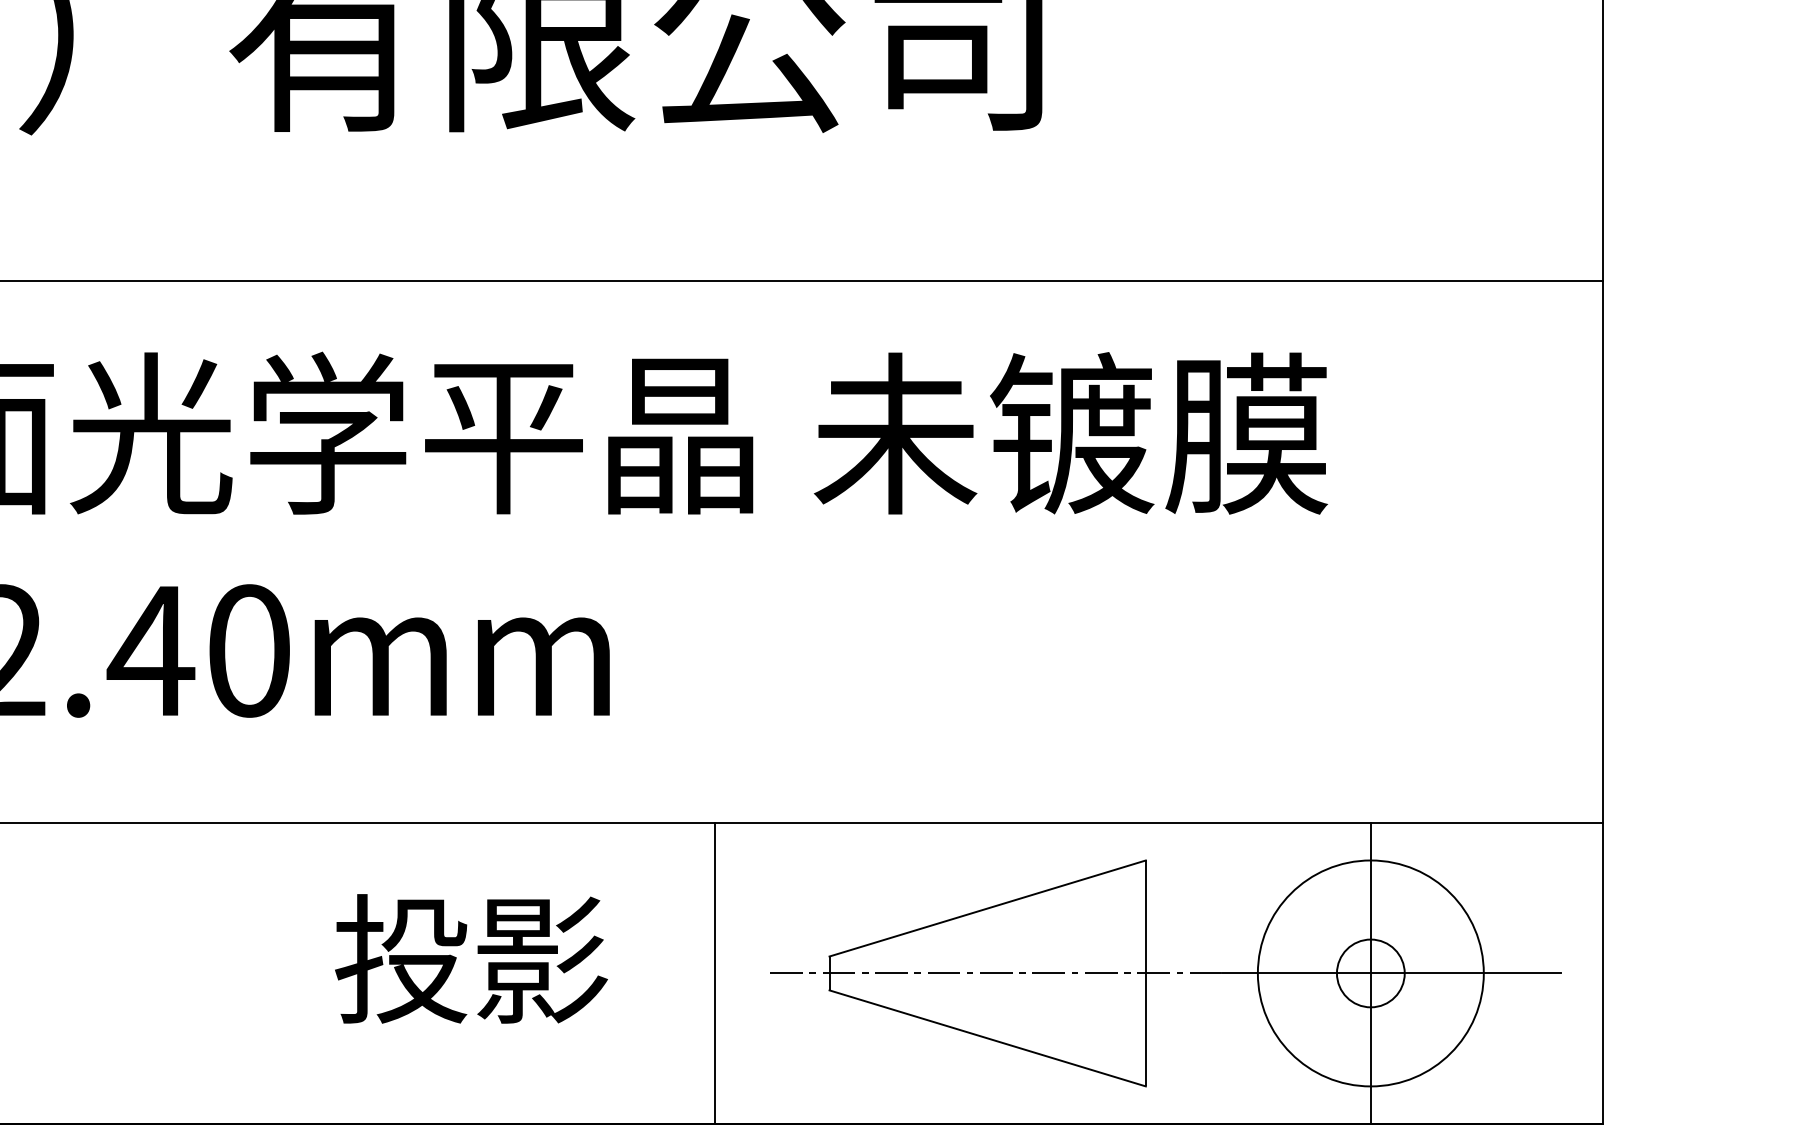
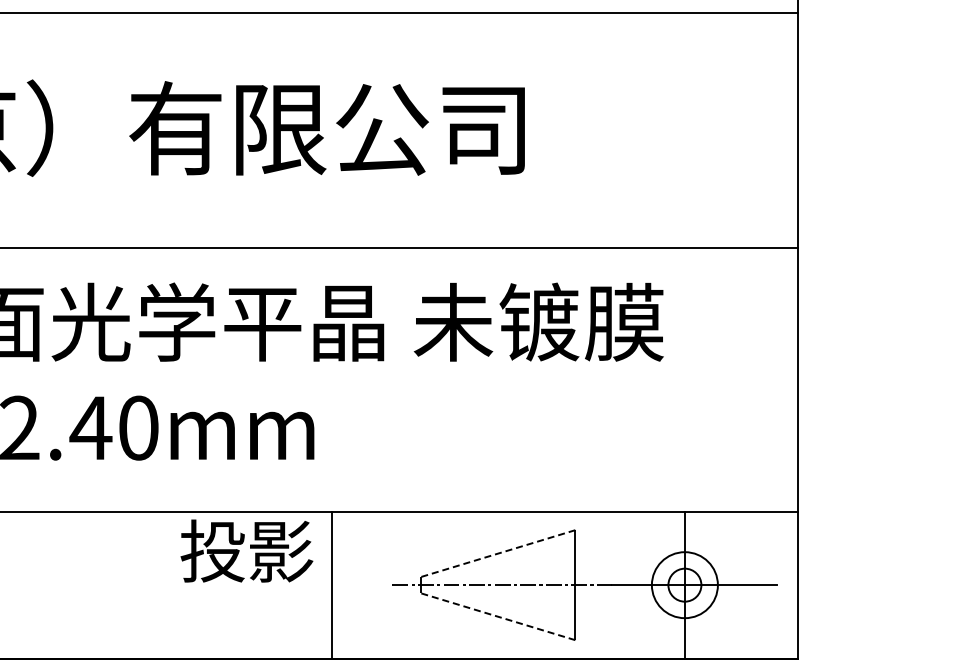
line: (988, 908) -> (498, 553), solid -> dashed
text: (470, 957) -> (246, 550), moved
line: (714, 972) -> (331, 584), moved
circle: (1370, 974) -> (684, 585), size x0.6
line: (988, 1037) -> (498, 616), solid -> dashed

